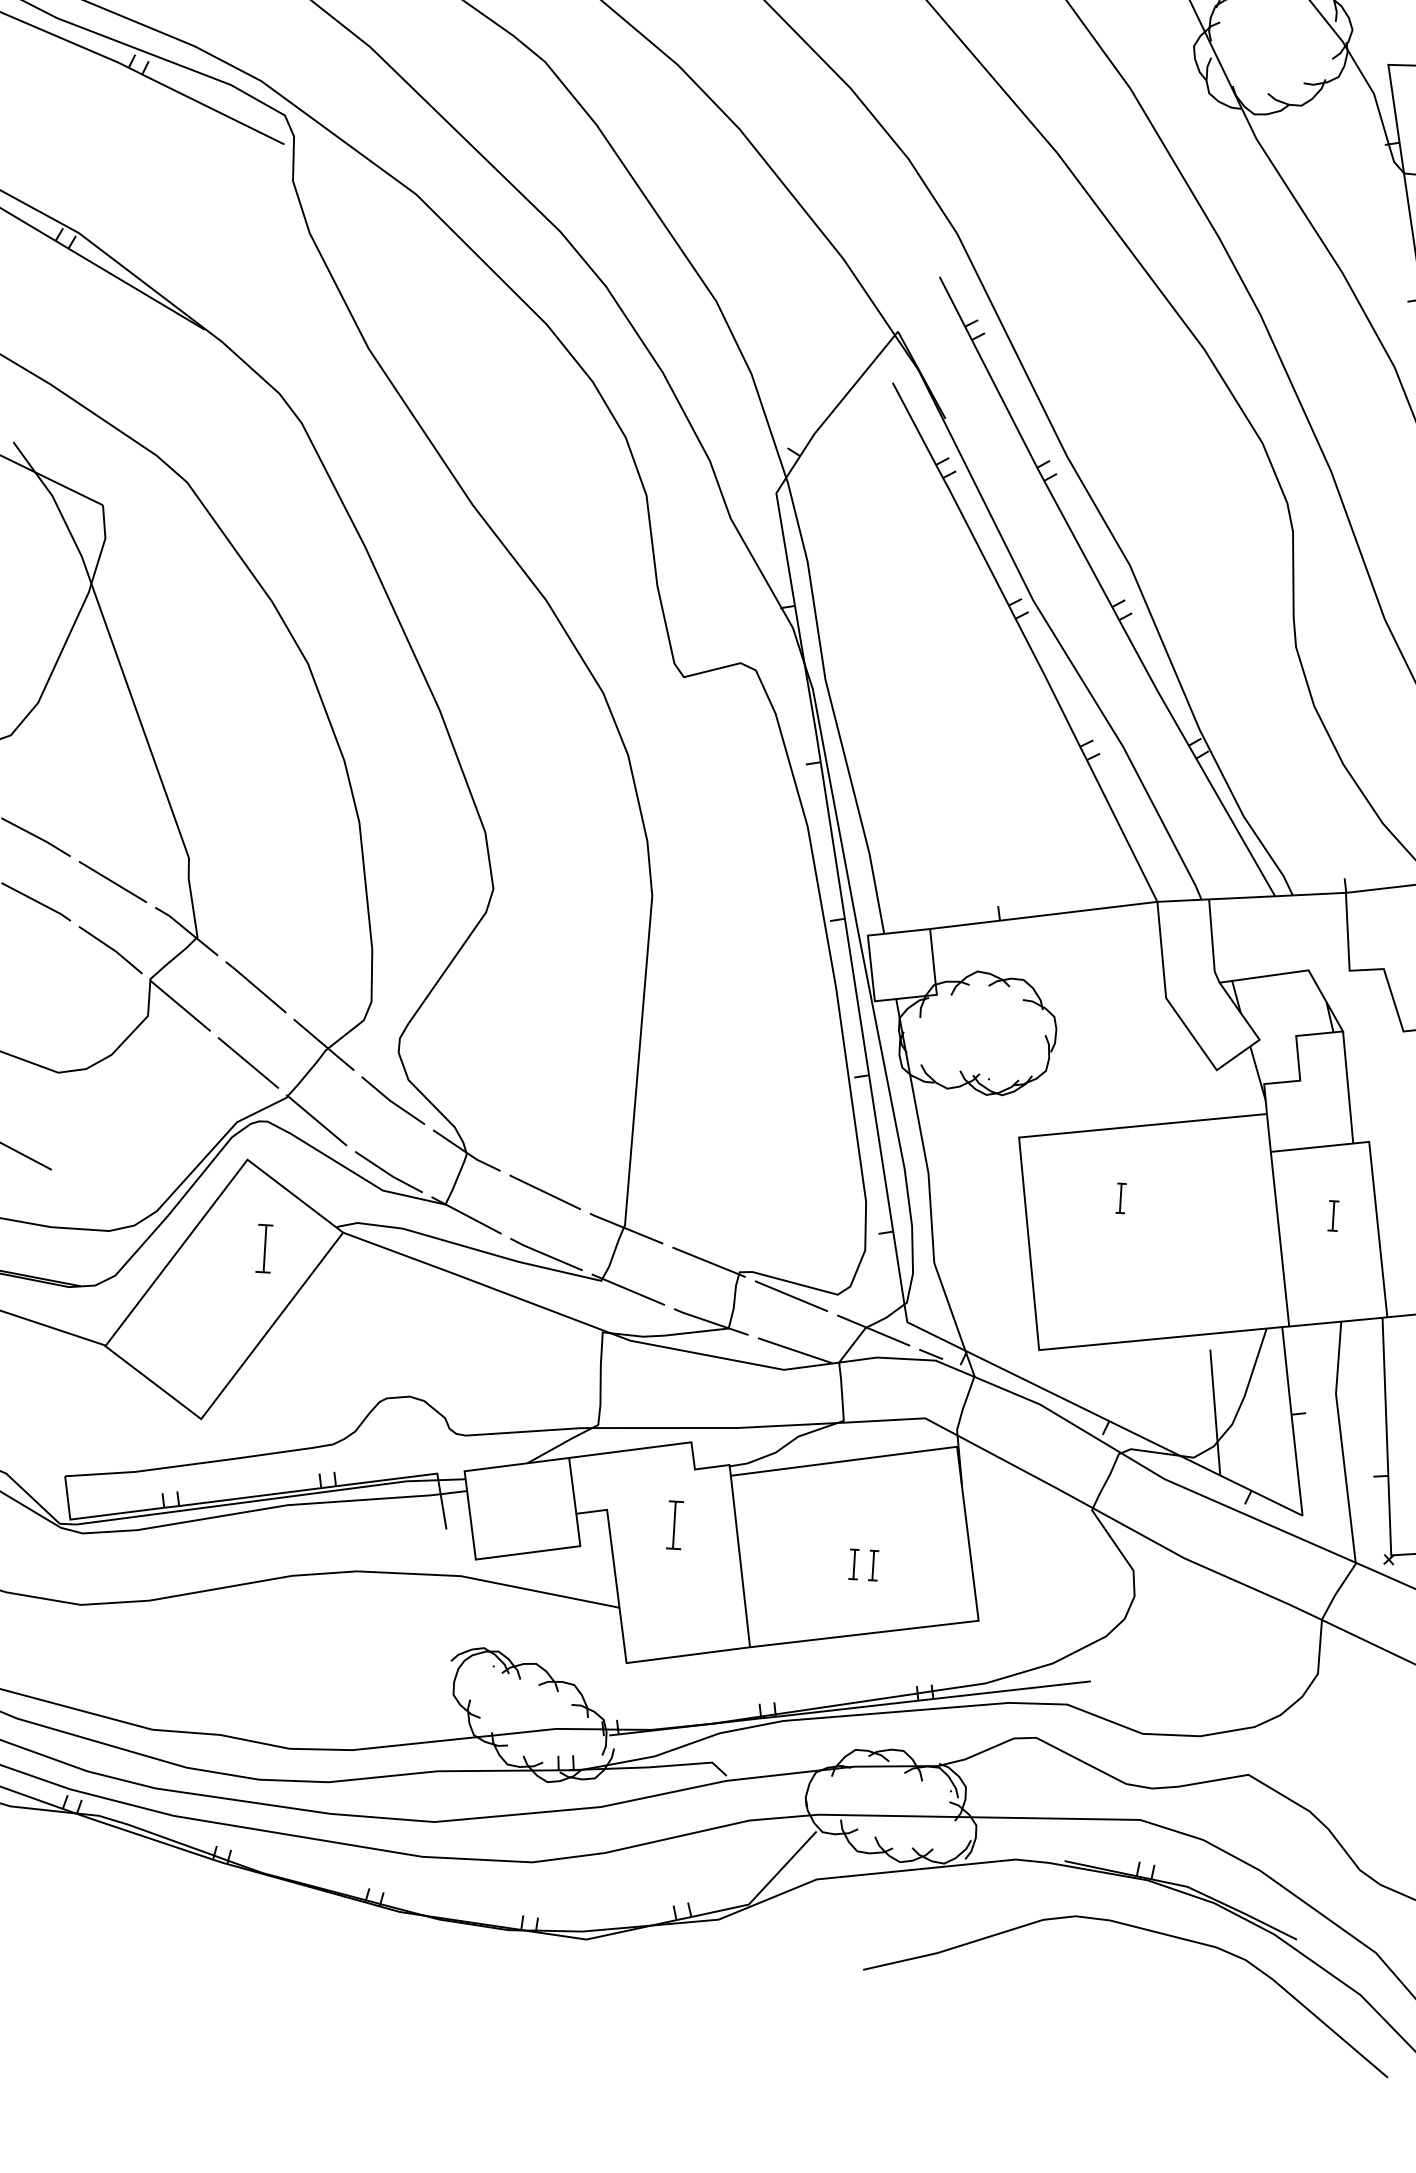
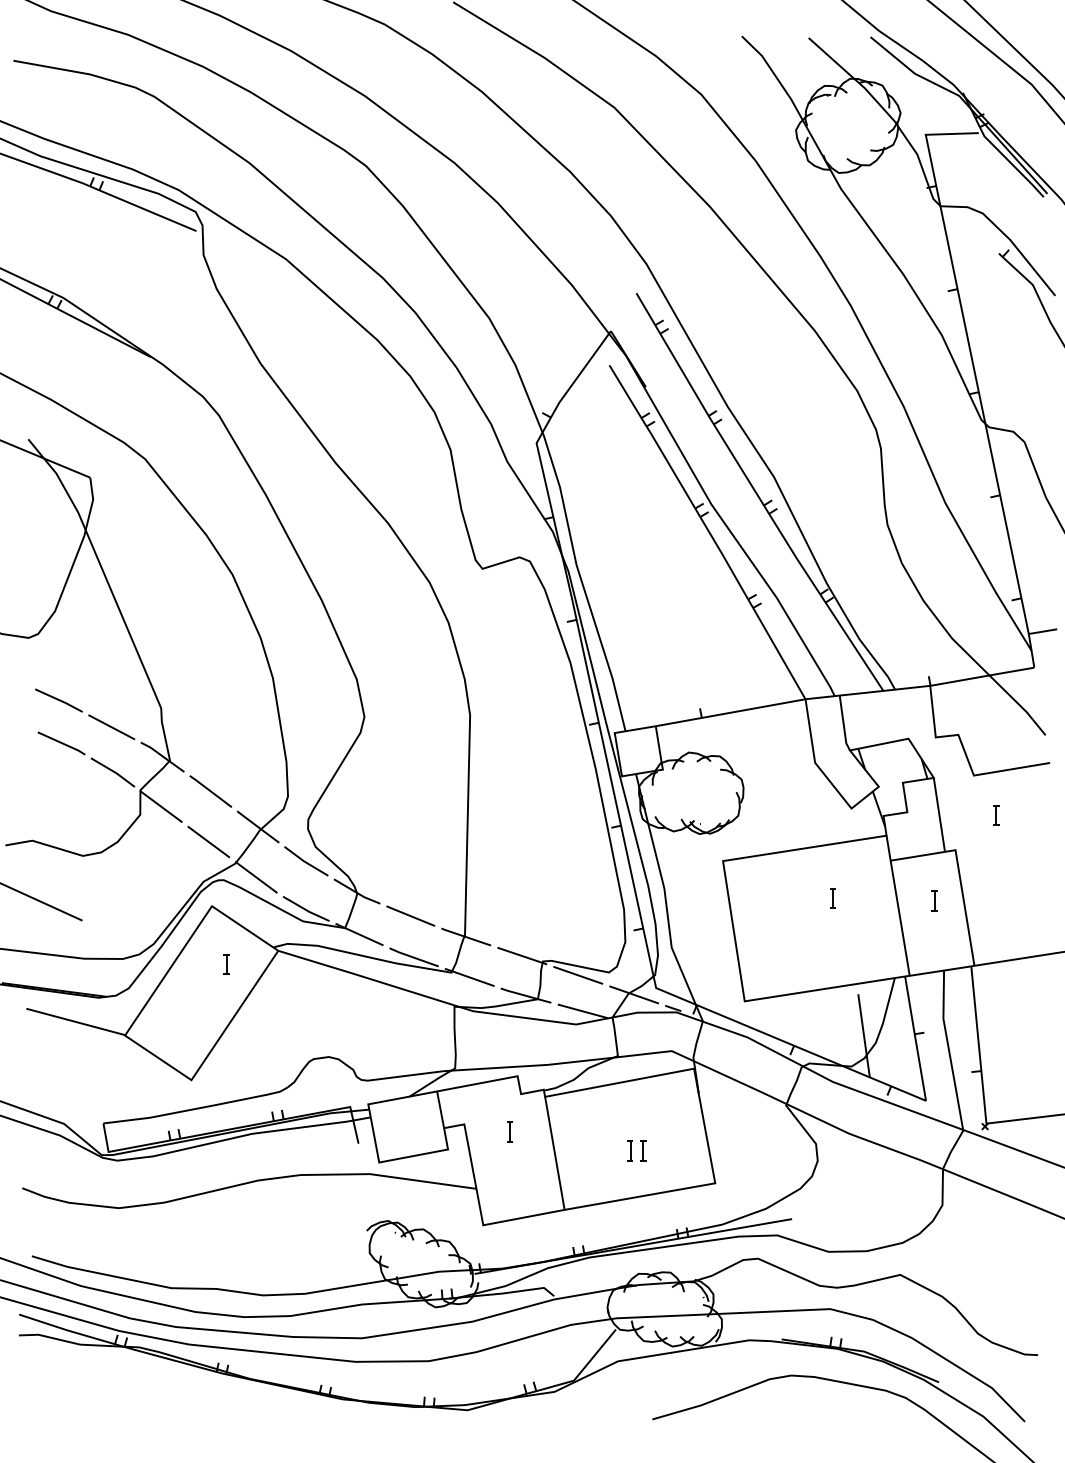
part: (1120, 1198) -> (832, 898), moved
part: (264, 1248) -> (226, 964), size x0.62
part: (674, 1524) -> (509, 1131), size x0.62

